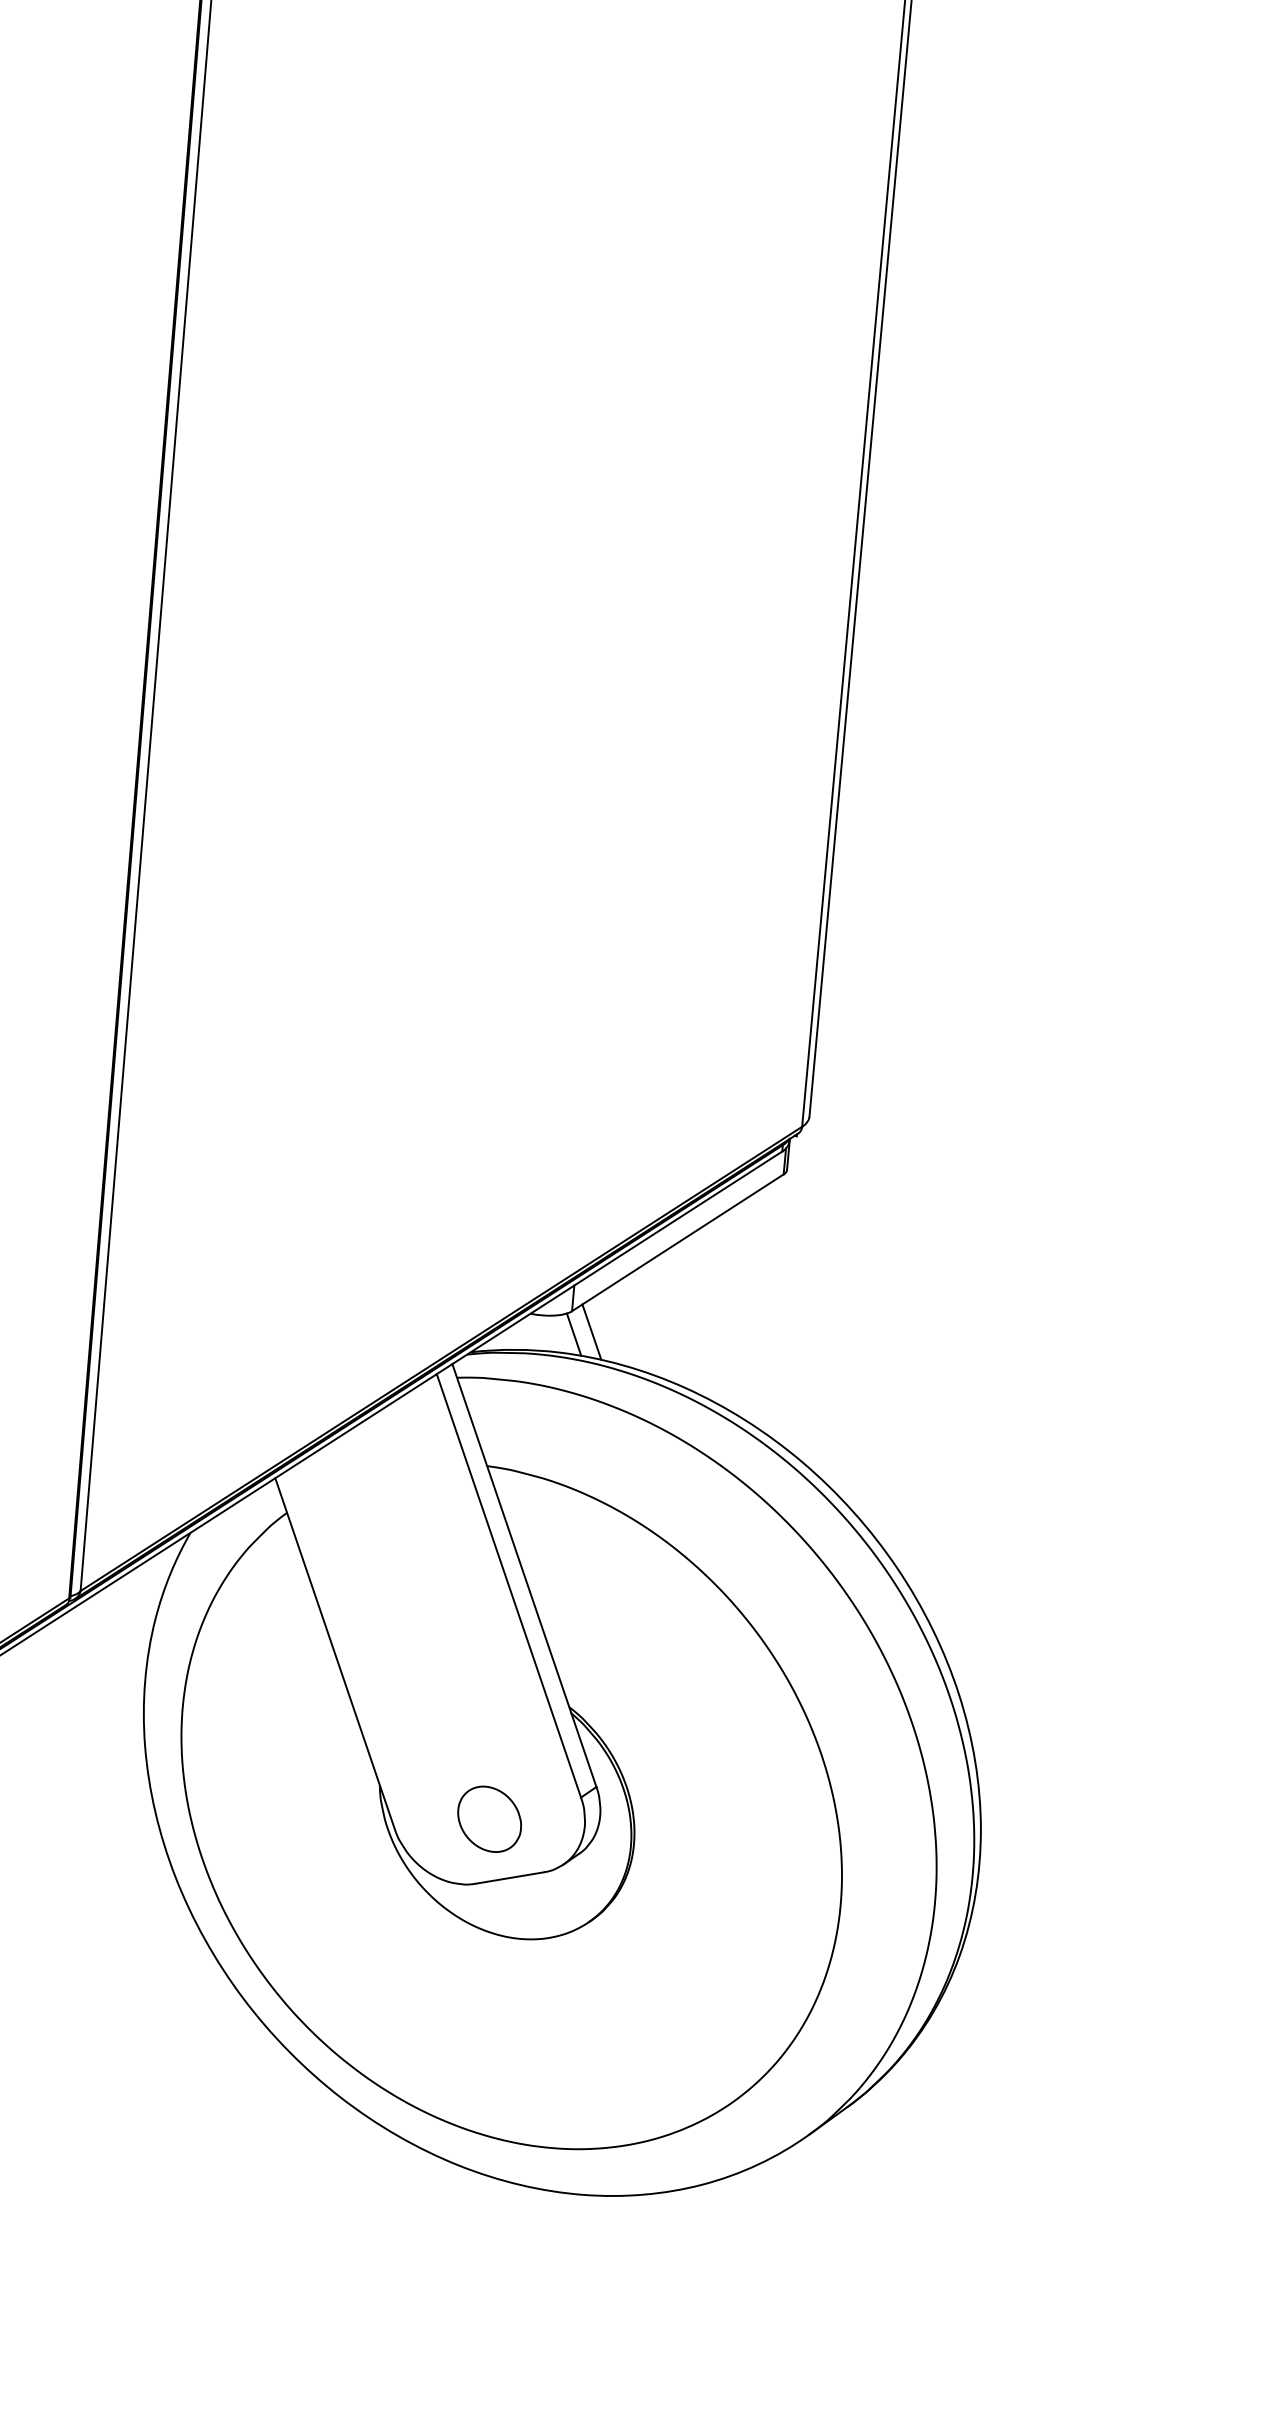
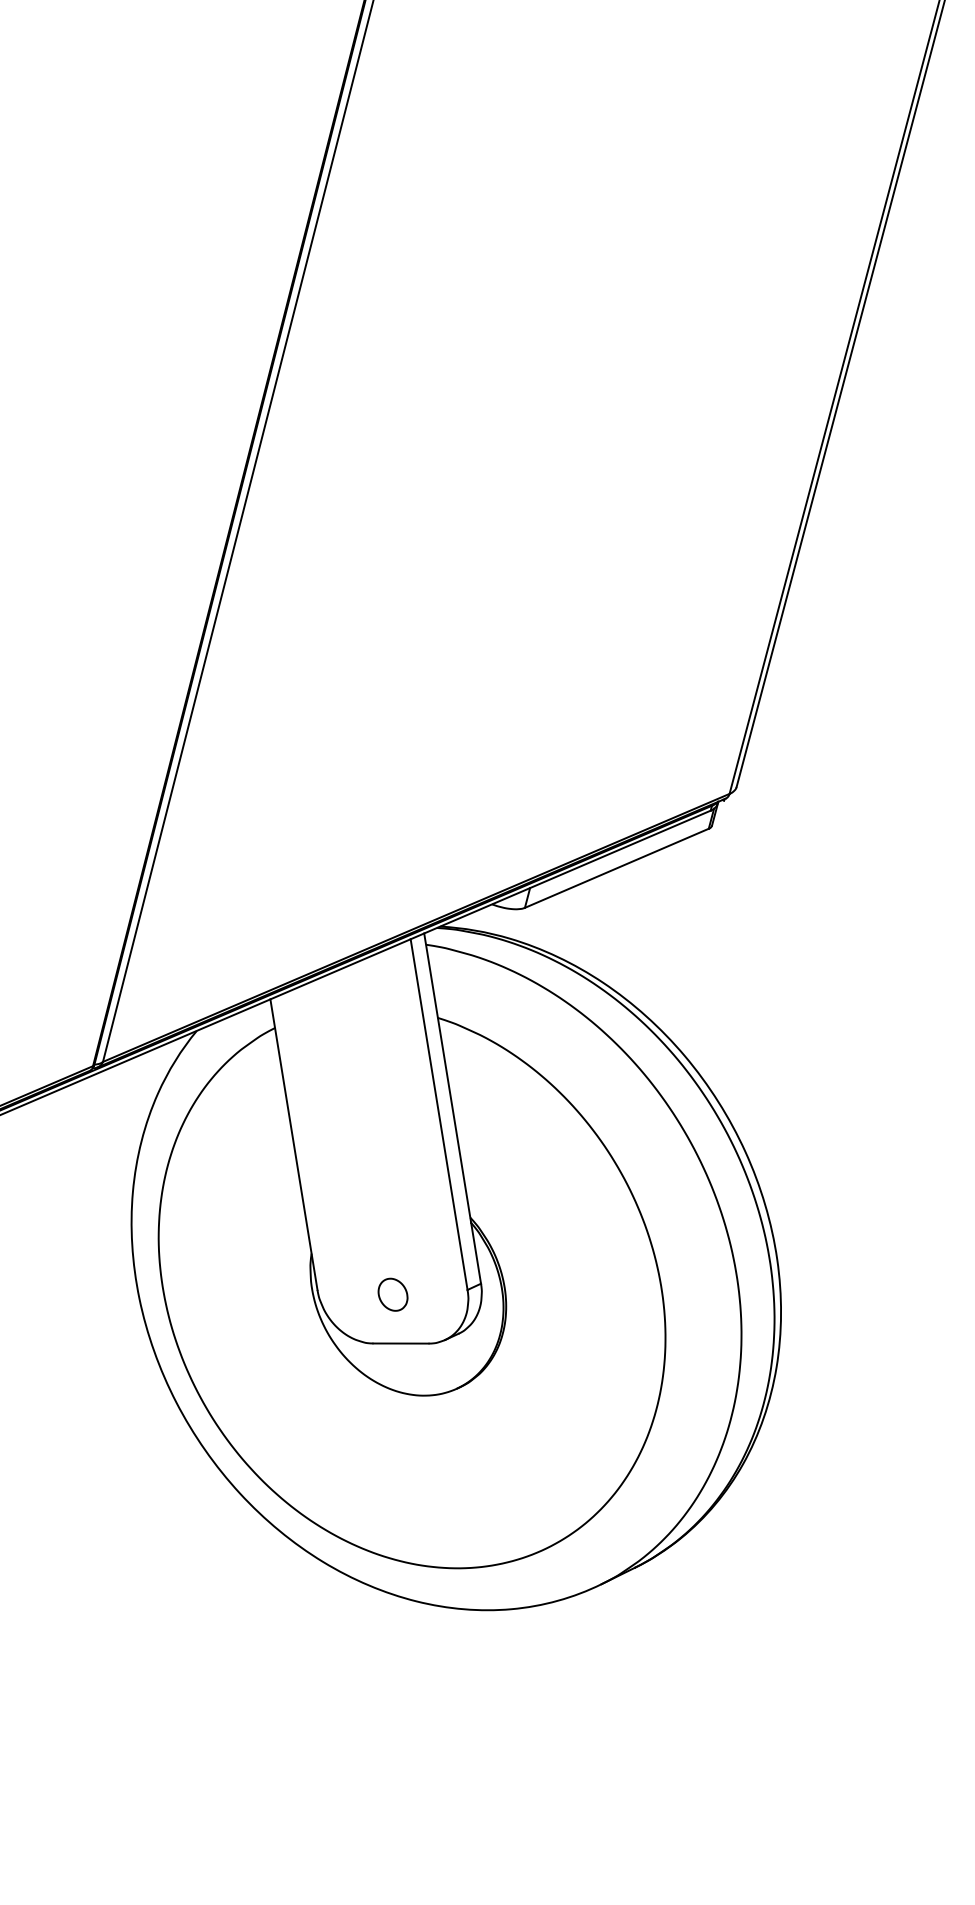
line: (591, 1331) -> (537, 926), removed
line: (573, 1334) -> (522, 926), removed
part: (489, 1818) -> (393, 1294), size x0.6

